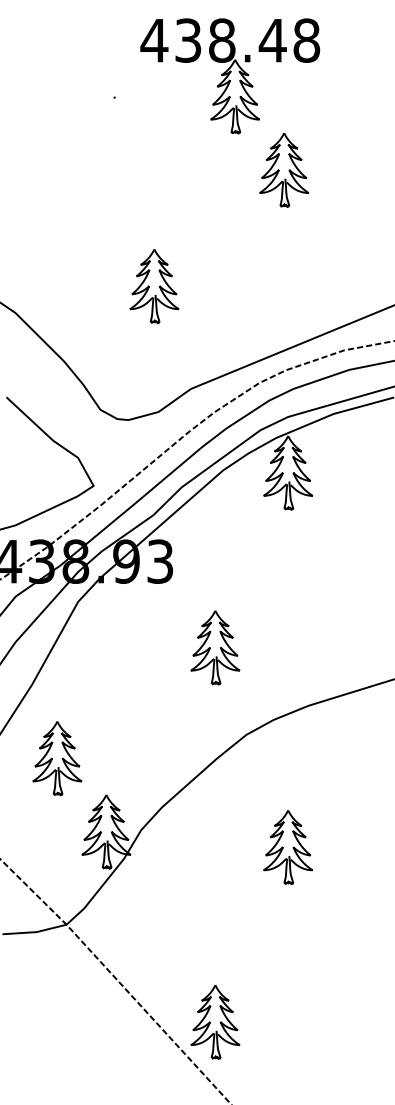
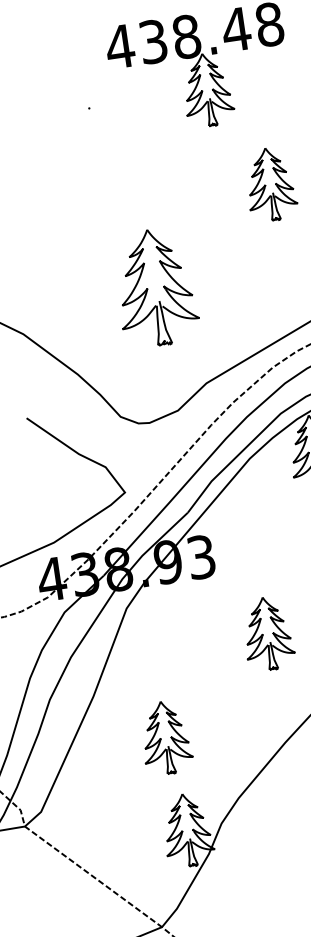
part: (284, 170) -> (270, 184), moved
part: (154, 286) -> (155, 288), size x1.6
part: (57, 758) -> (166, 737), moved

